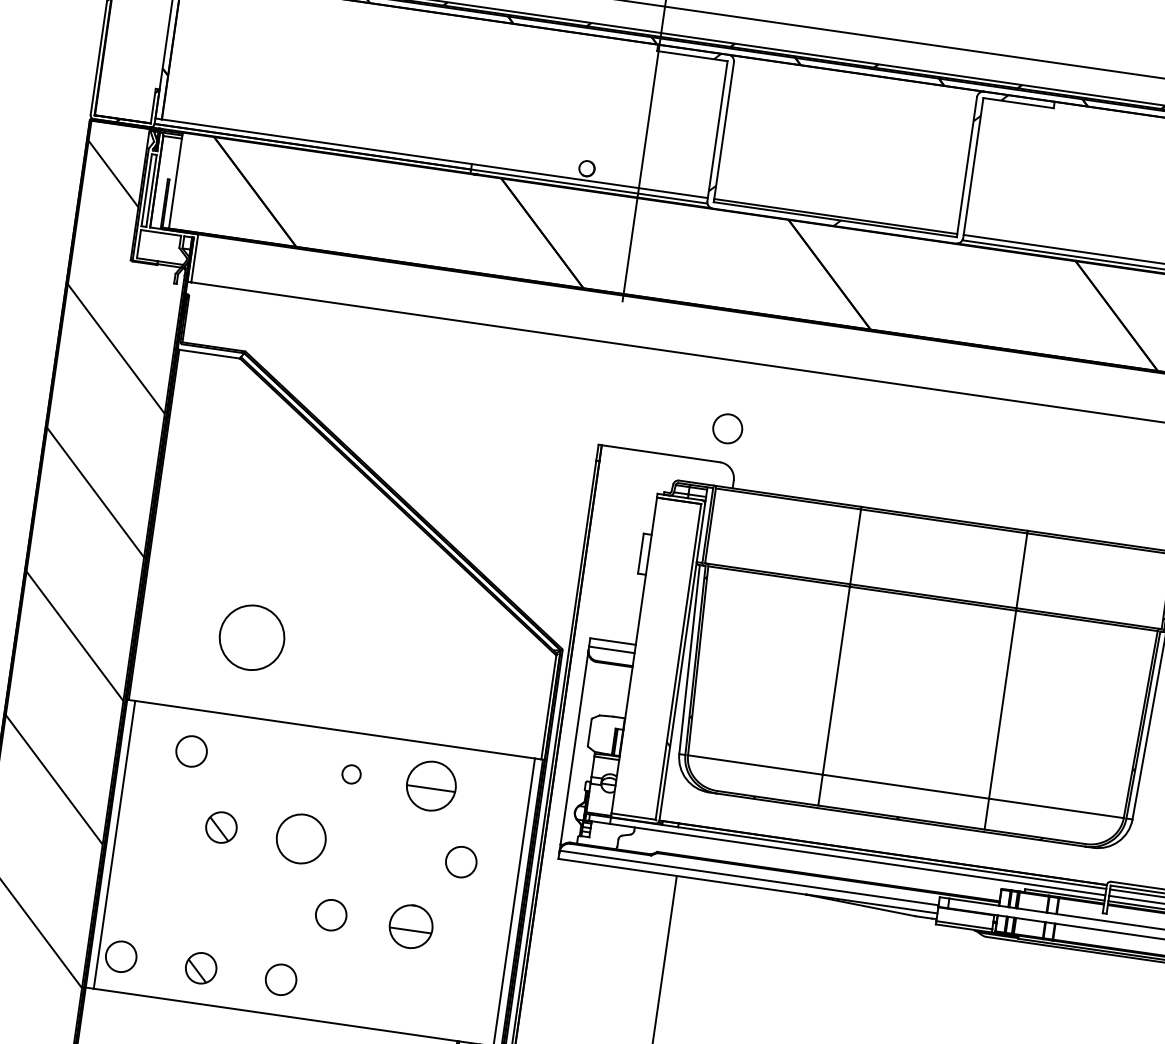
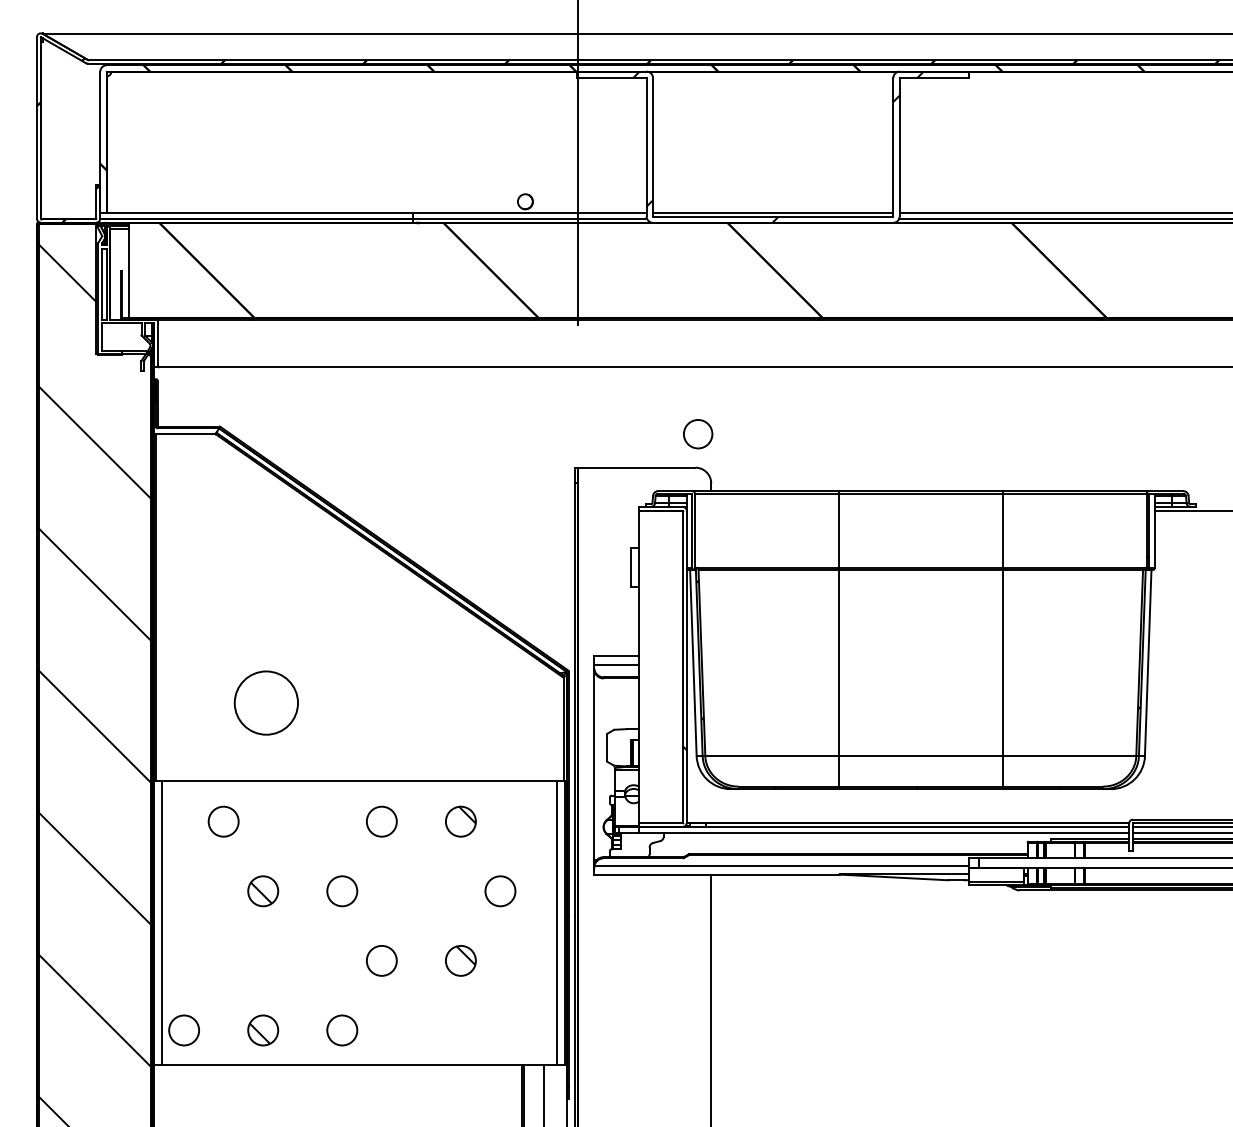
circle: (351, 774) -> (381, 821), size x1.67
part: (431, 785) -> (460, 821), size x0.62
circle: (301, 839) -> (342, 891), size x0.62
part: (410, 926) -> (460, 960), size x0.71

